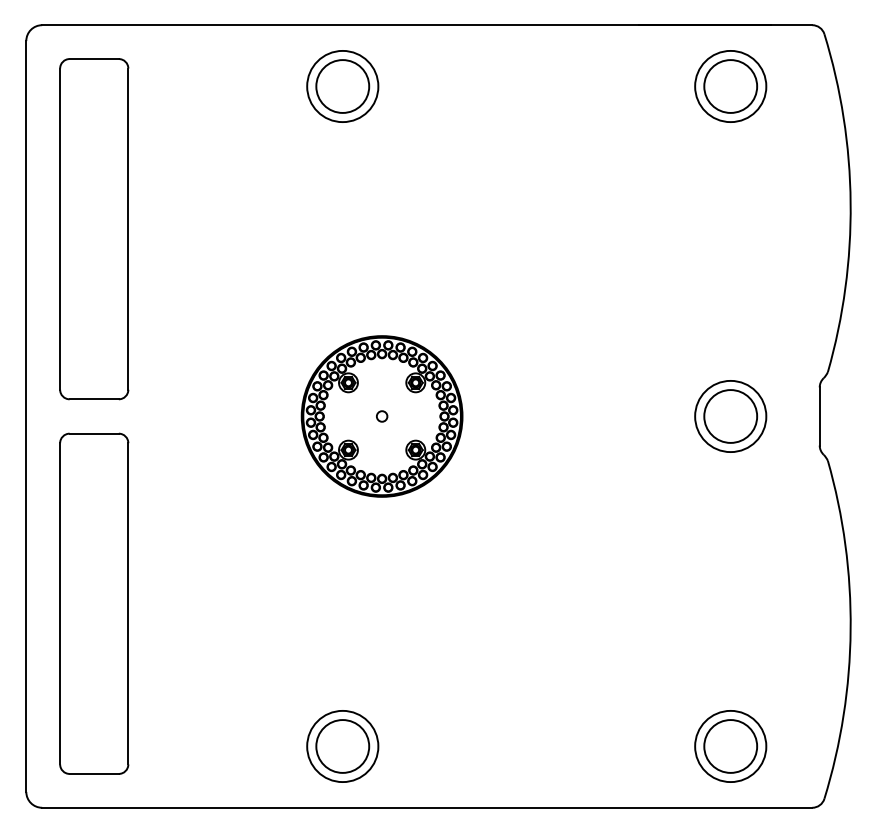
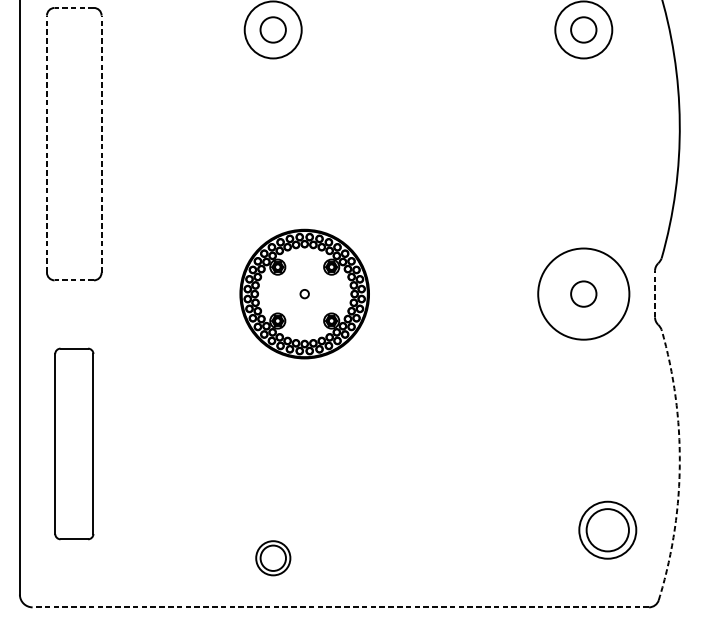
line: (94, 59) -> (74, 8), solid -> dashed
circle: (342, 86) -> (273, 29), size x0.6
circle: (730, 86) -> (583, 29), size x0.6
line: (60, 229) -> (47, 144), solid -> dashed
line: (128, 229) -> (101, 144), solid -> dashed
line: (94, 399) -> (74, 280), solid -> dashed
circle: (730, 416) -> (583, 294), size x0.6
circle: (730, 416) -> (583, 294), size x1.6
line: (819, 416) -> (654, 294), solid -> dashed
part: (94, 603) -> (74, 443), size x0.7
arc: (850, 630) -> (679, 465), solid -> dashed
part: (342, 746) -> (273, 558), size x0.6
part: (730, 746) -> (607, 530), moved
line: (426, 807) -> (340, 607), solid -> dashed

